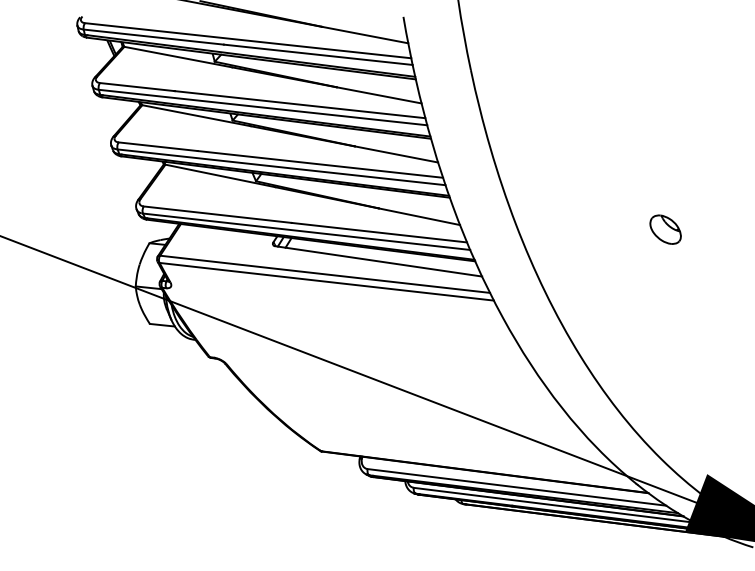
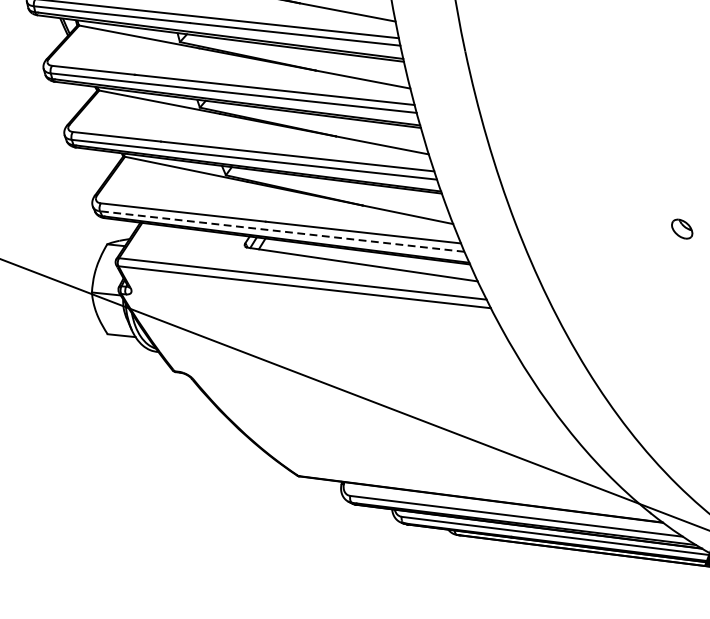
part: (665, 229) -> (682, 229), size x0.6
line: (306, 231) -> (282, 231), solid -> dashed

